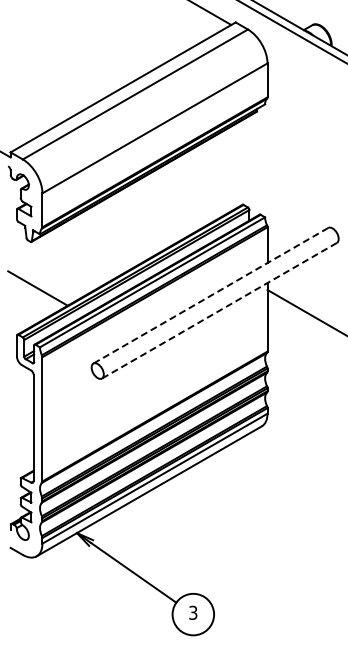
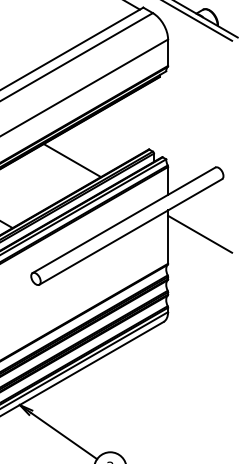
line: (144, 218) -> (72, 160), added
line: (210, 295) -> (123, 220), dashed -> solid
line: (219, 310) -> (130, 231), dashed -> solid

